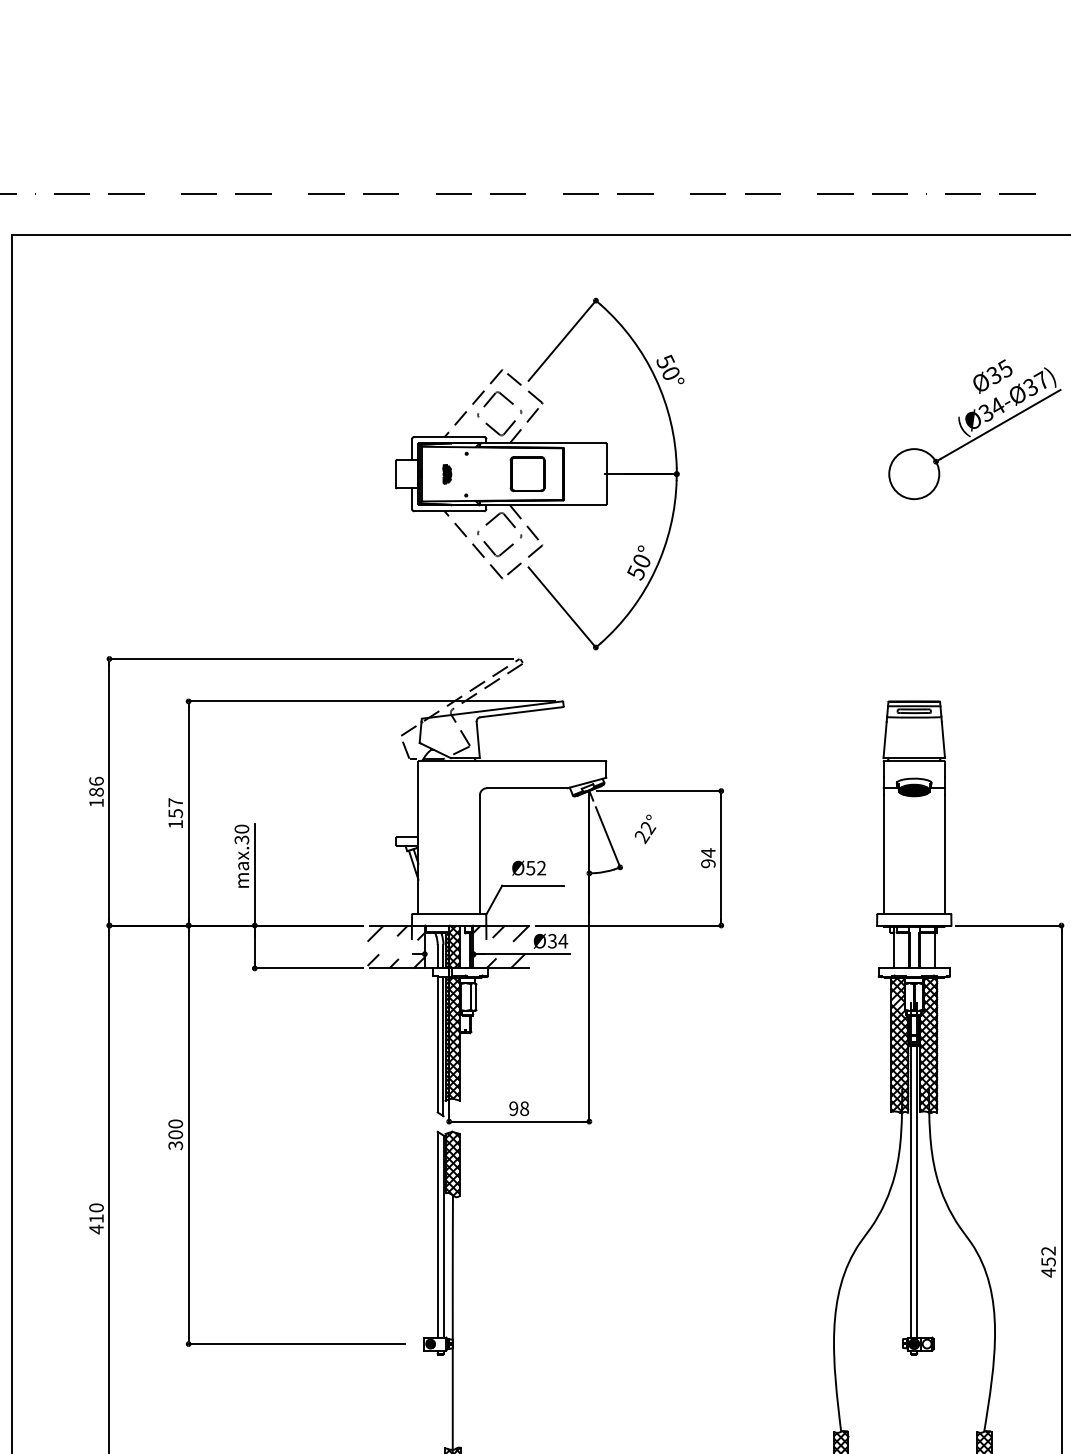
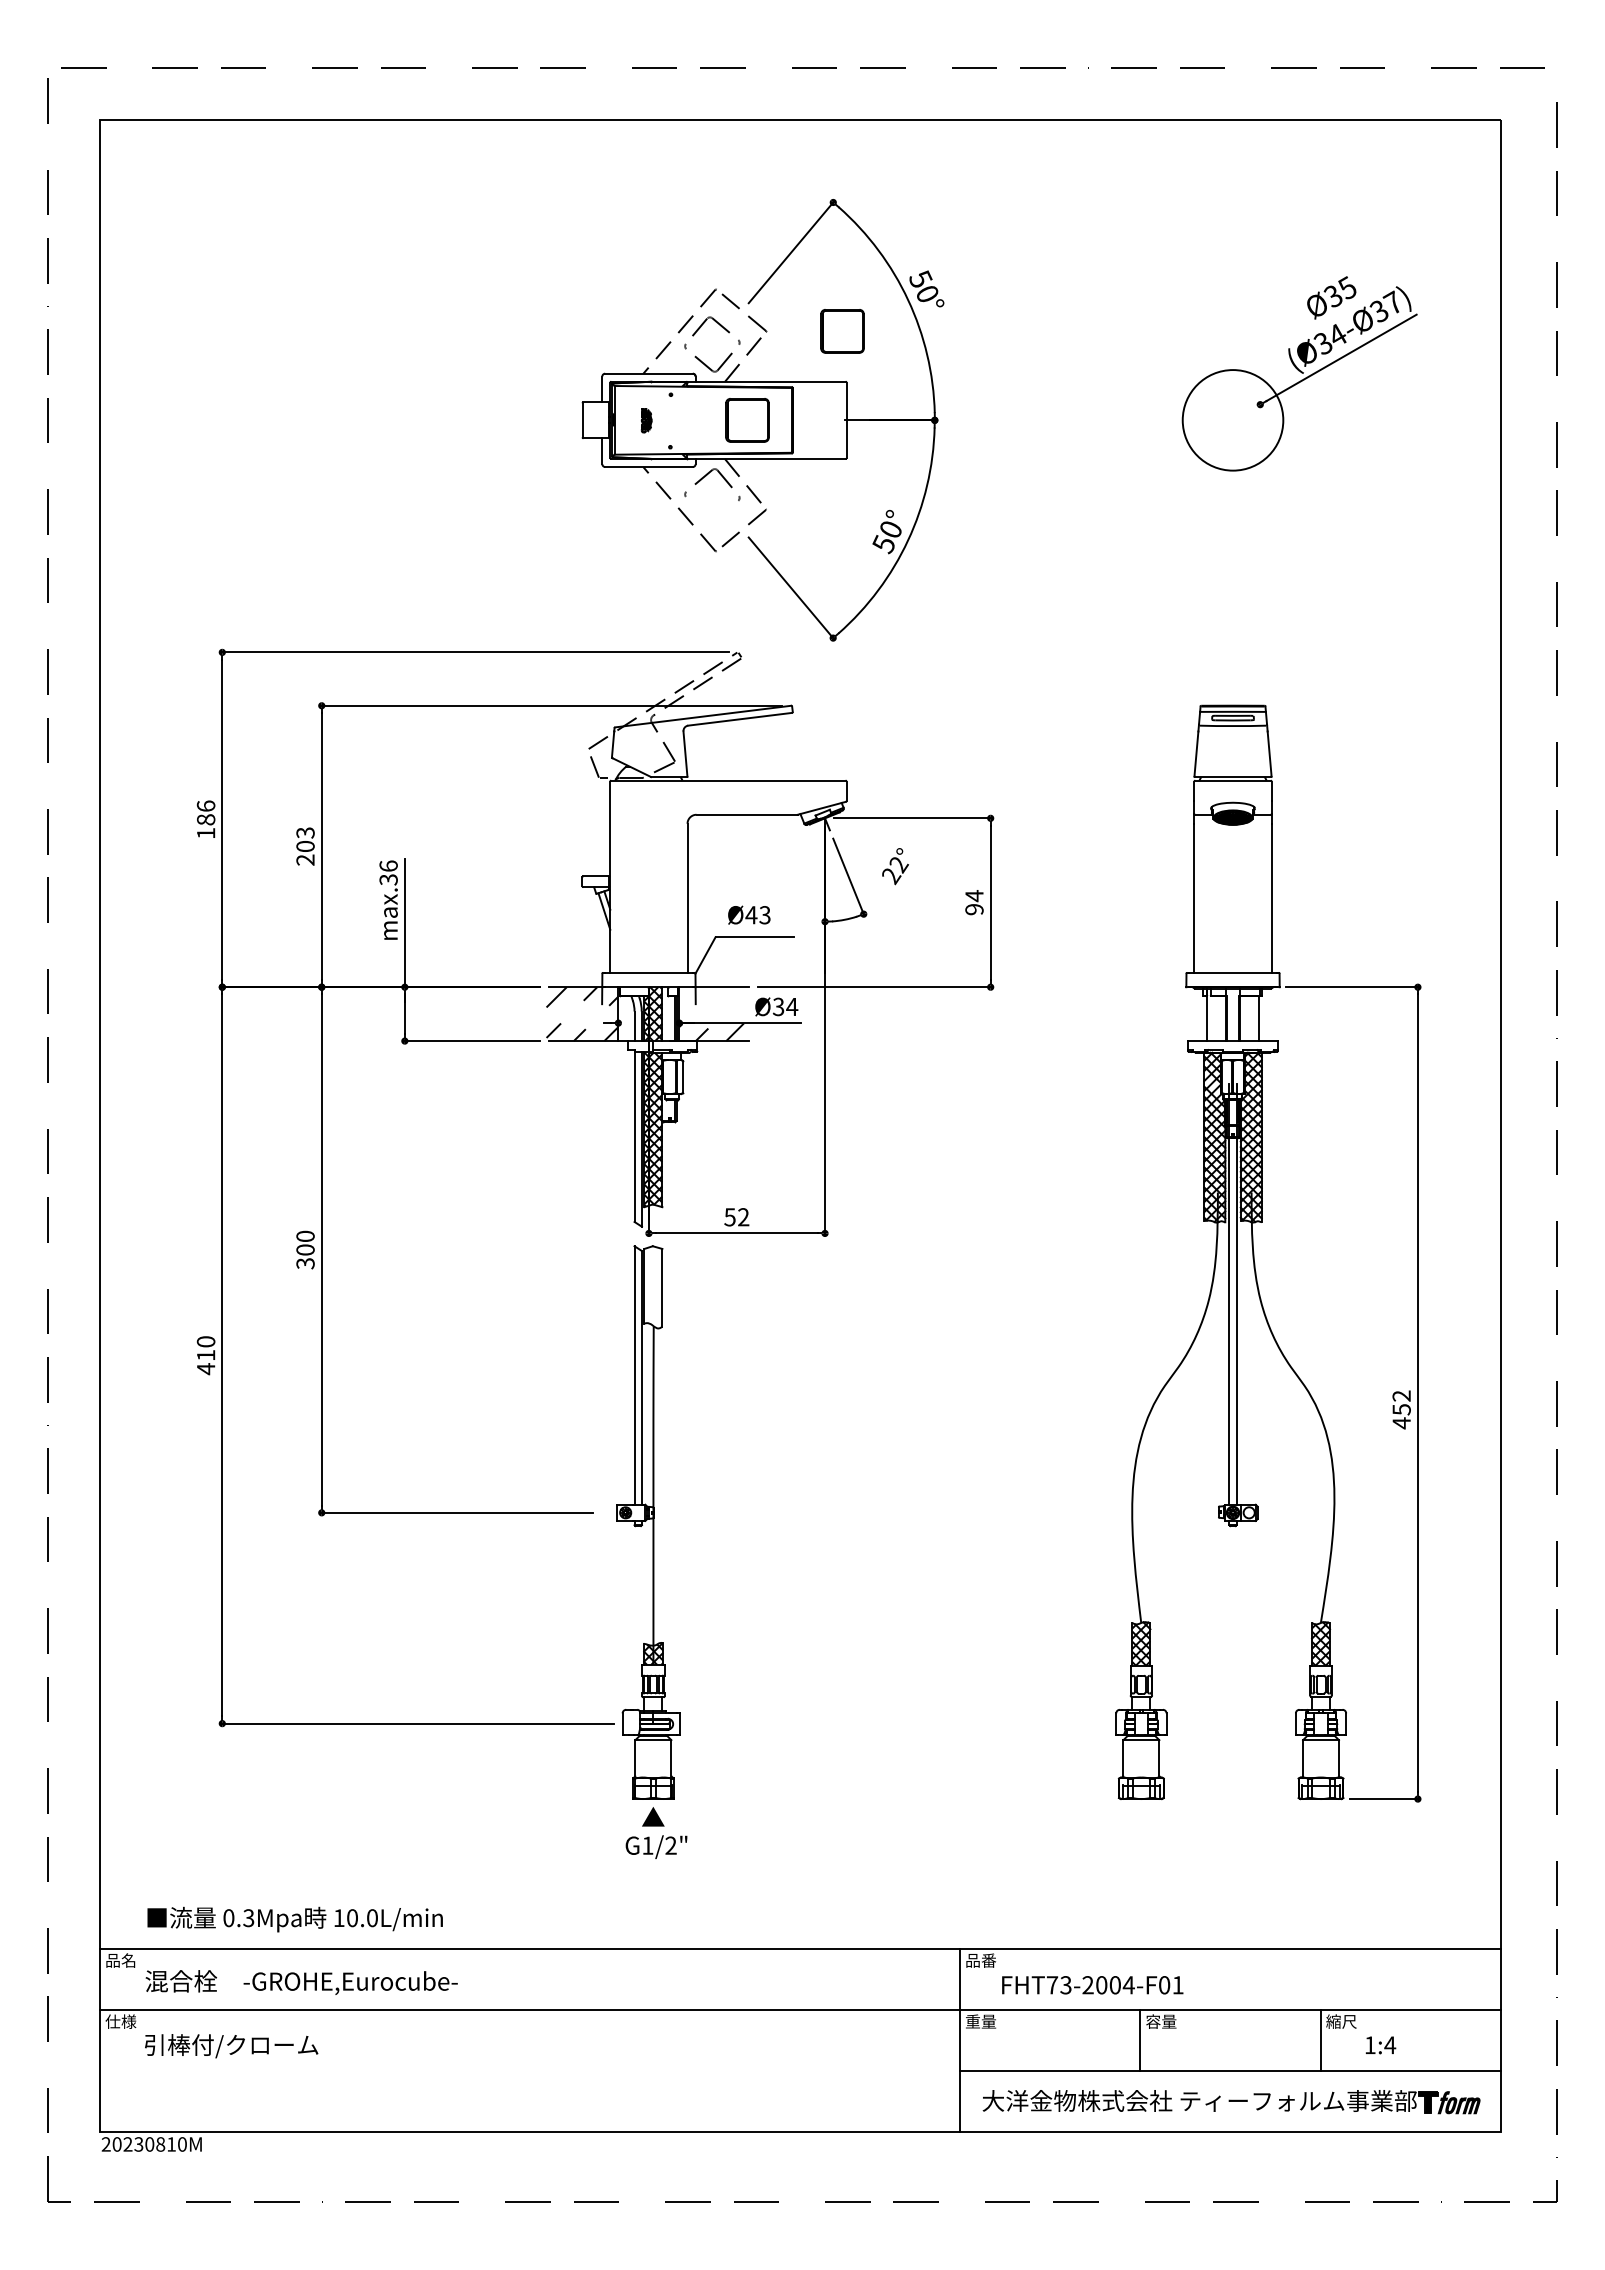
part: (603, 403) -> (842, 331), added
circle: (913, 473) -> (1232, 419), size x1.6
part: (498, 549) -> (711, 514), removed
text: (175, 813) -> (305, 846), 157 -> 203
text: (241, 828) -> (388, 865), max.30 -> max.36
text: (535, 868) -> (757, 915), Ø52 -> Ø43
hatch: (501, 933) -> (714, 997), removed
text: (518, 1108) -> (736, 1217), 98 -> 52
hatch: (452, 1163) -> (653, 1286), removed

